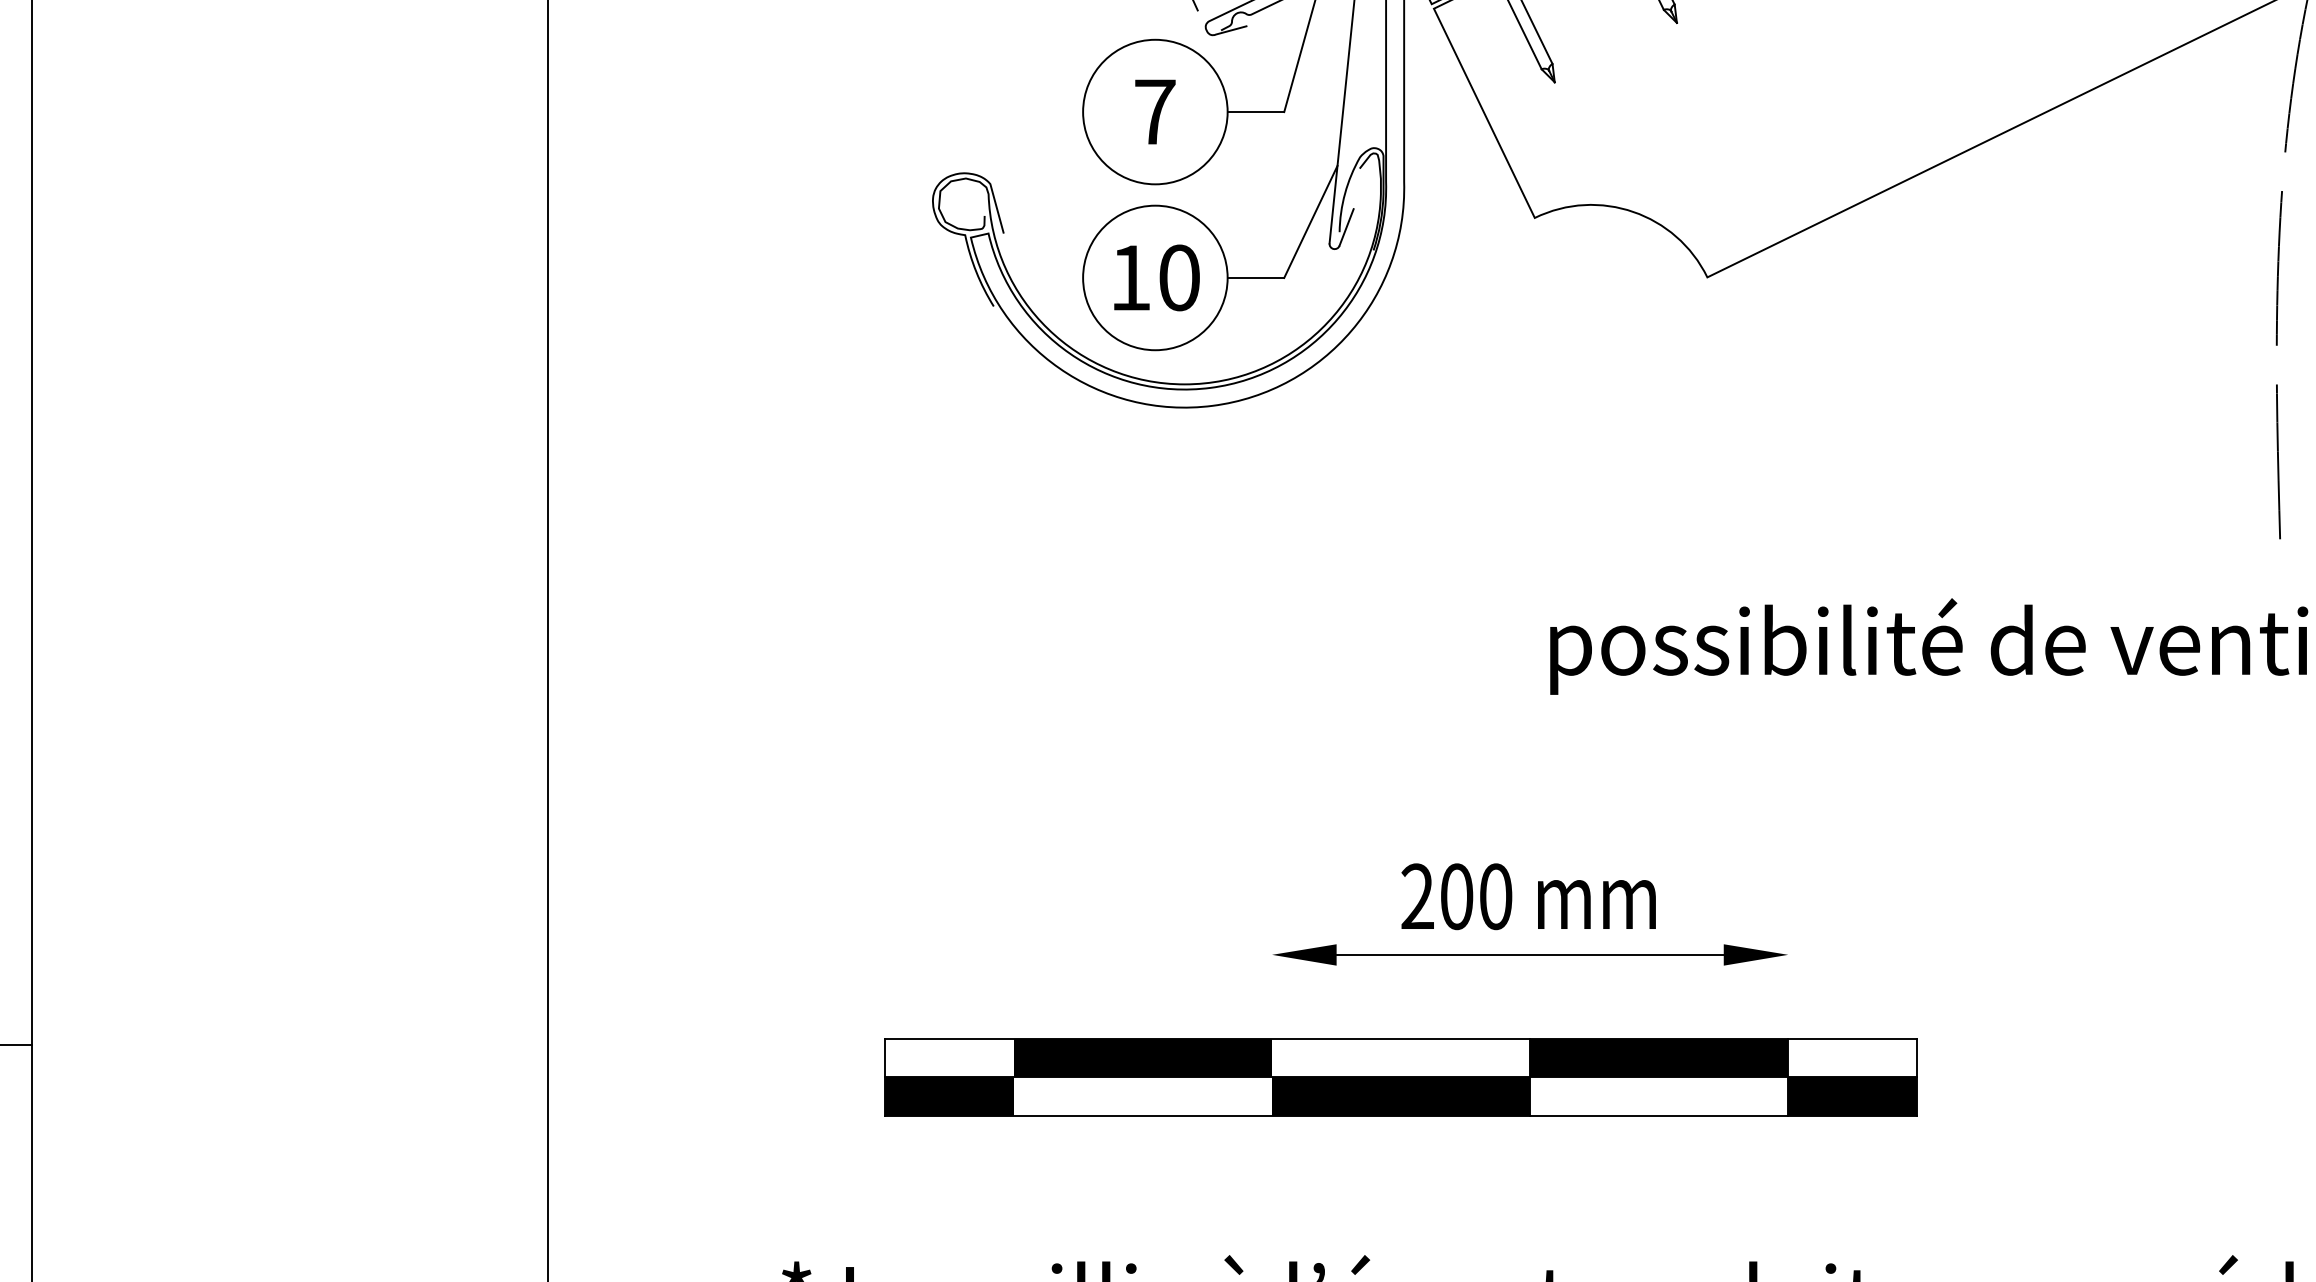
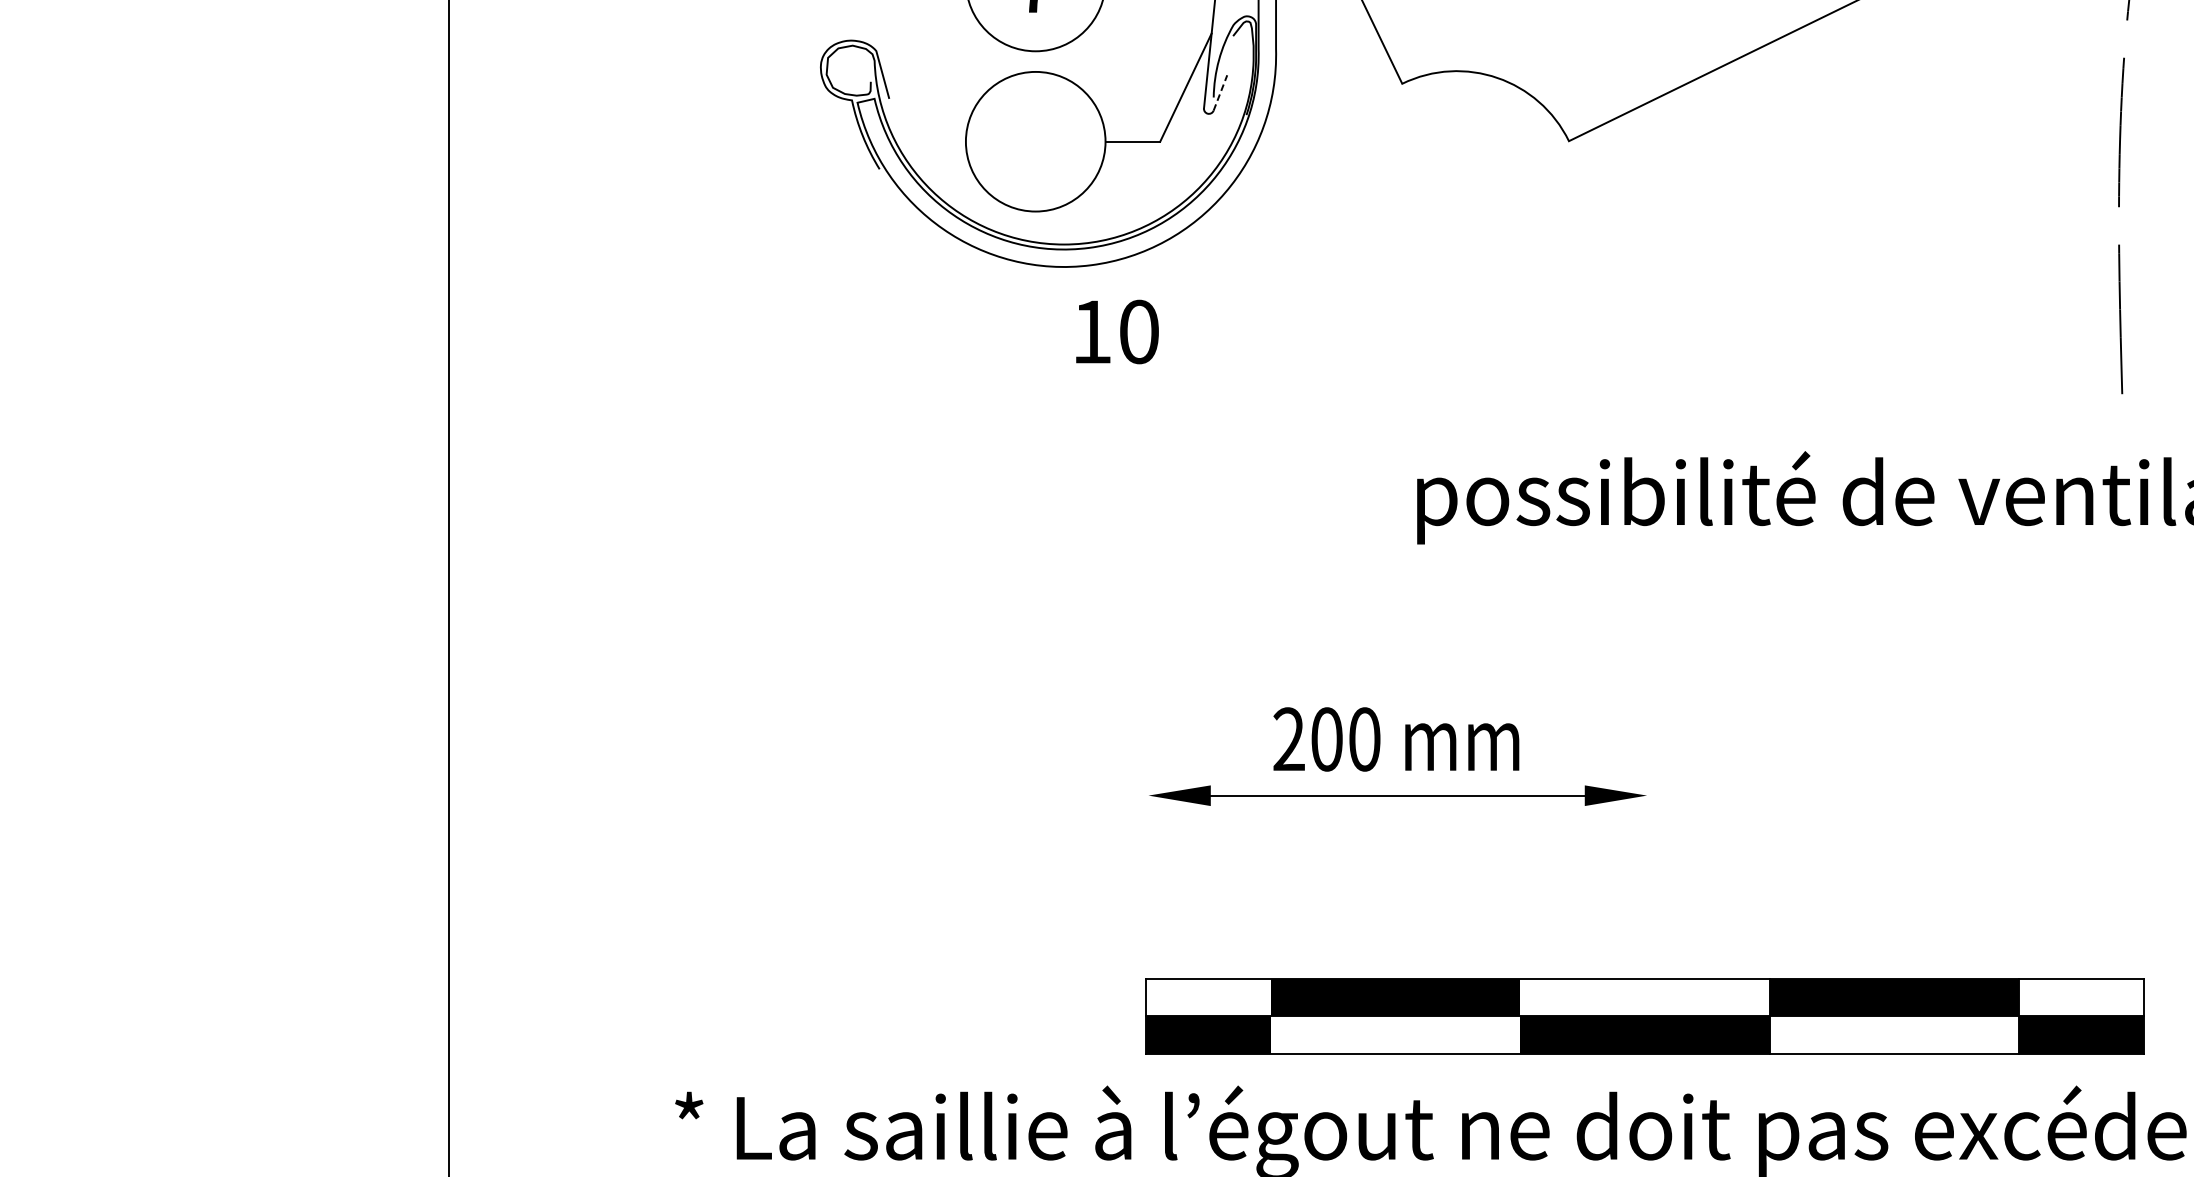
line: (1346, 227) -> (1220, 92), solid -> dashed
text: (1156, 277) -> (1116, 331), moved
part: (1400, 1077) -> (1644, 1016), moved

